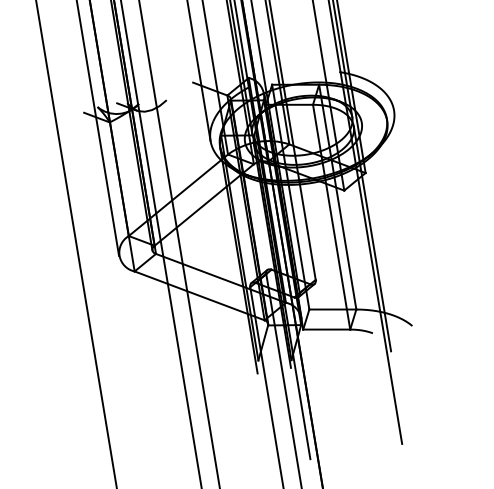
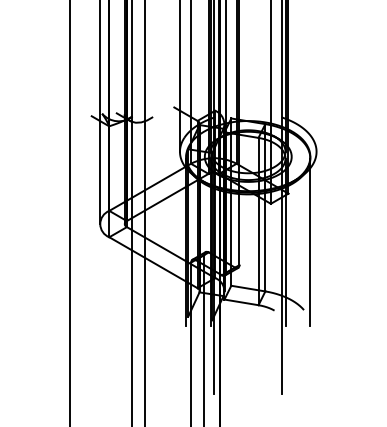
line: (405, 232) -> (310, 241), added

